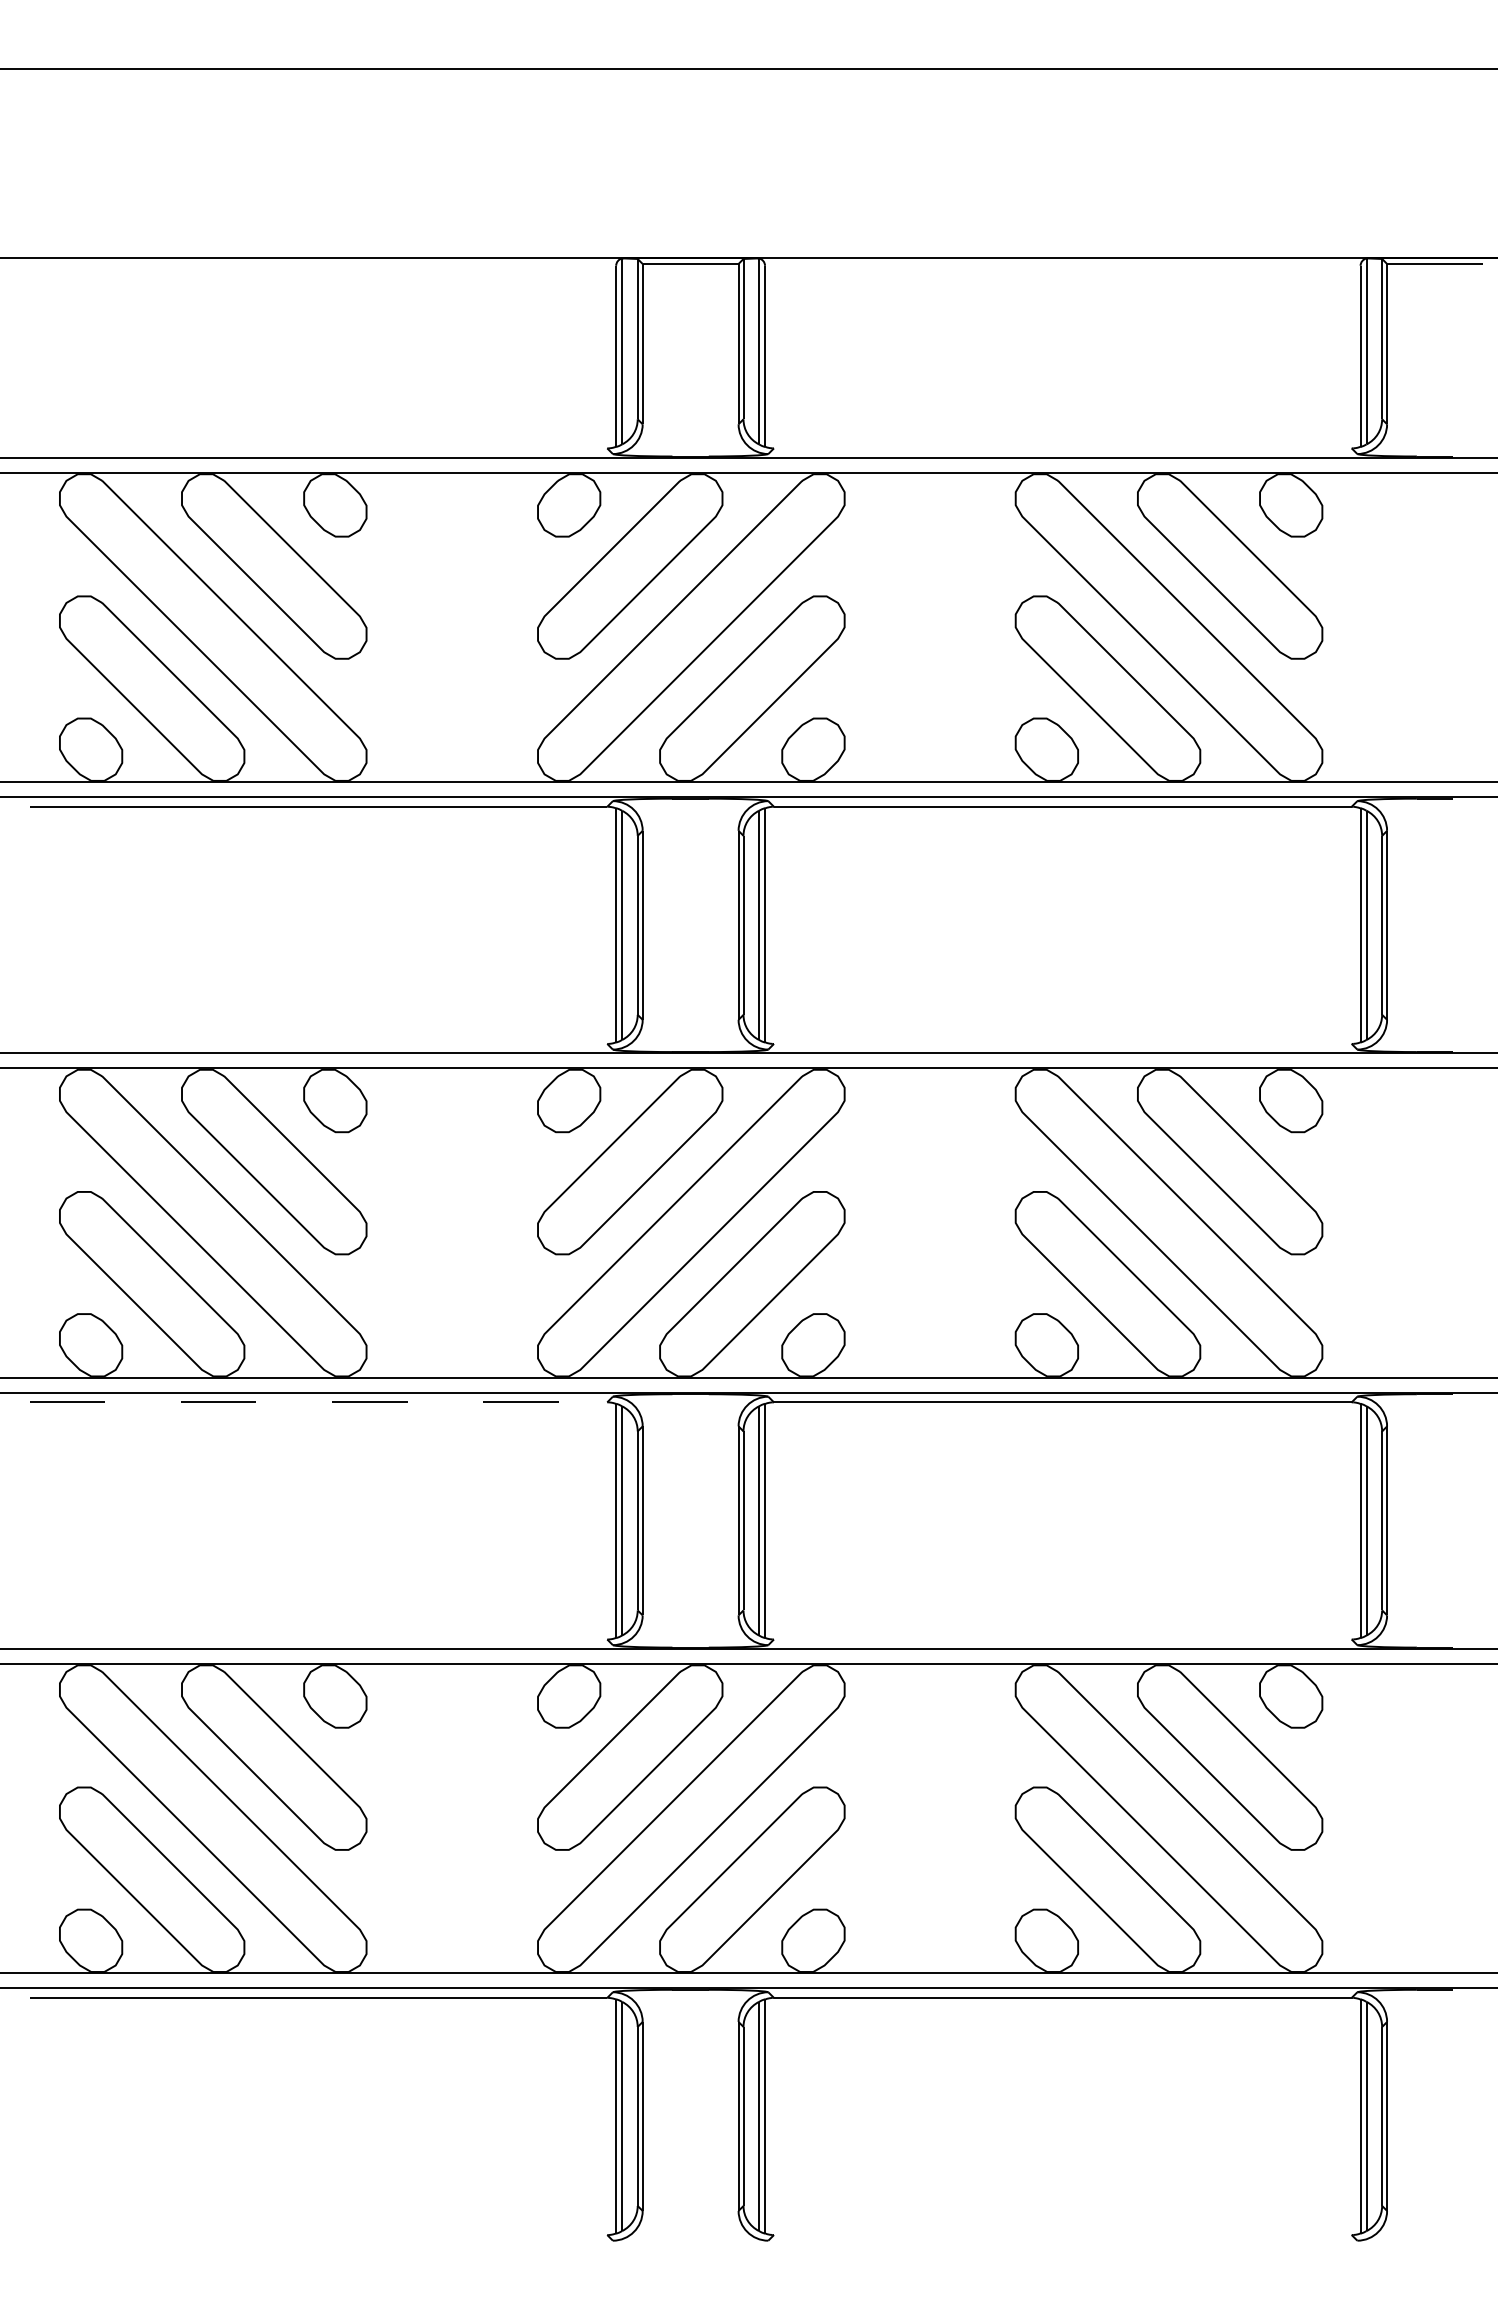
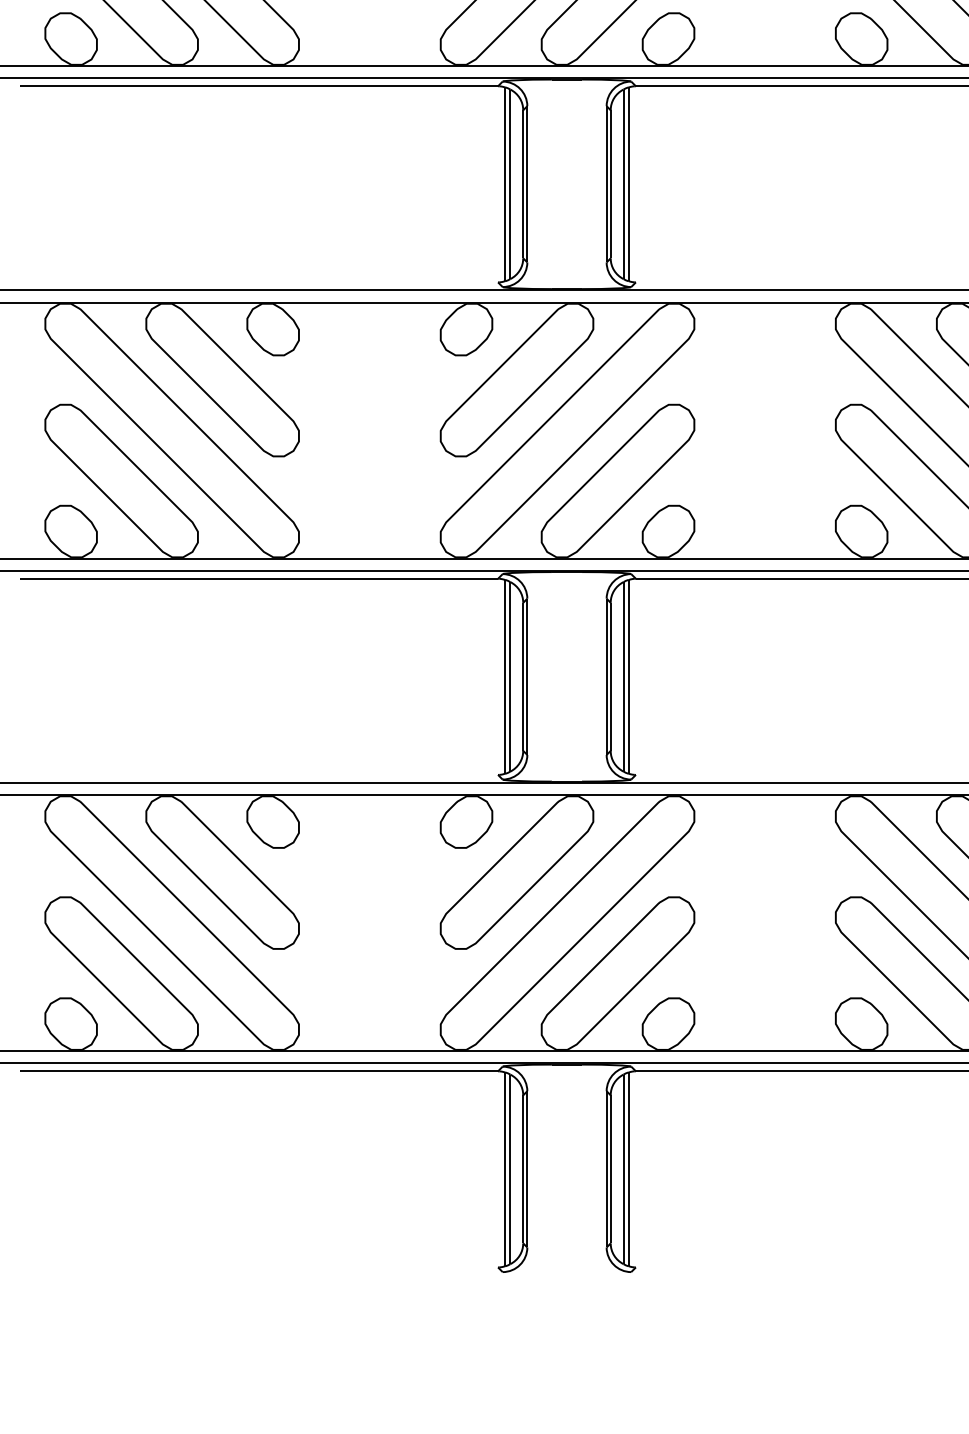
line: (318, 1402) -> (259, 578), dashed -> solid

